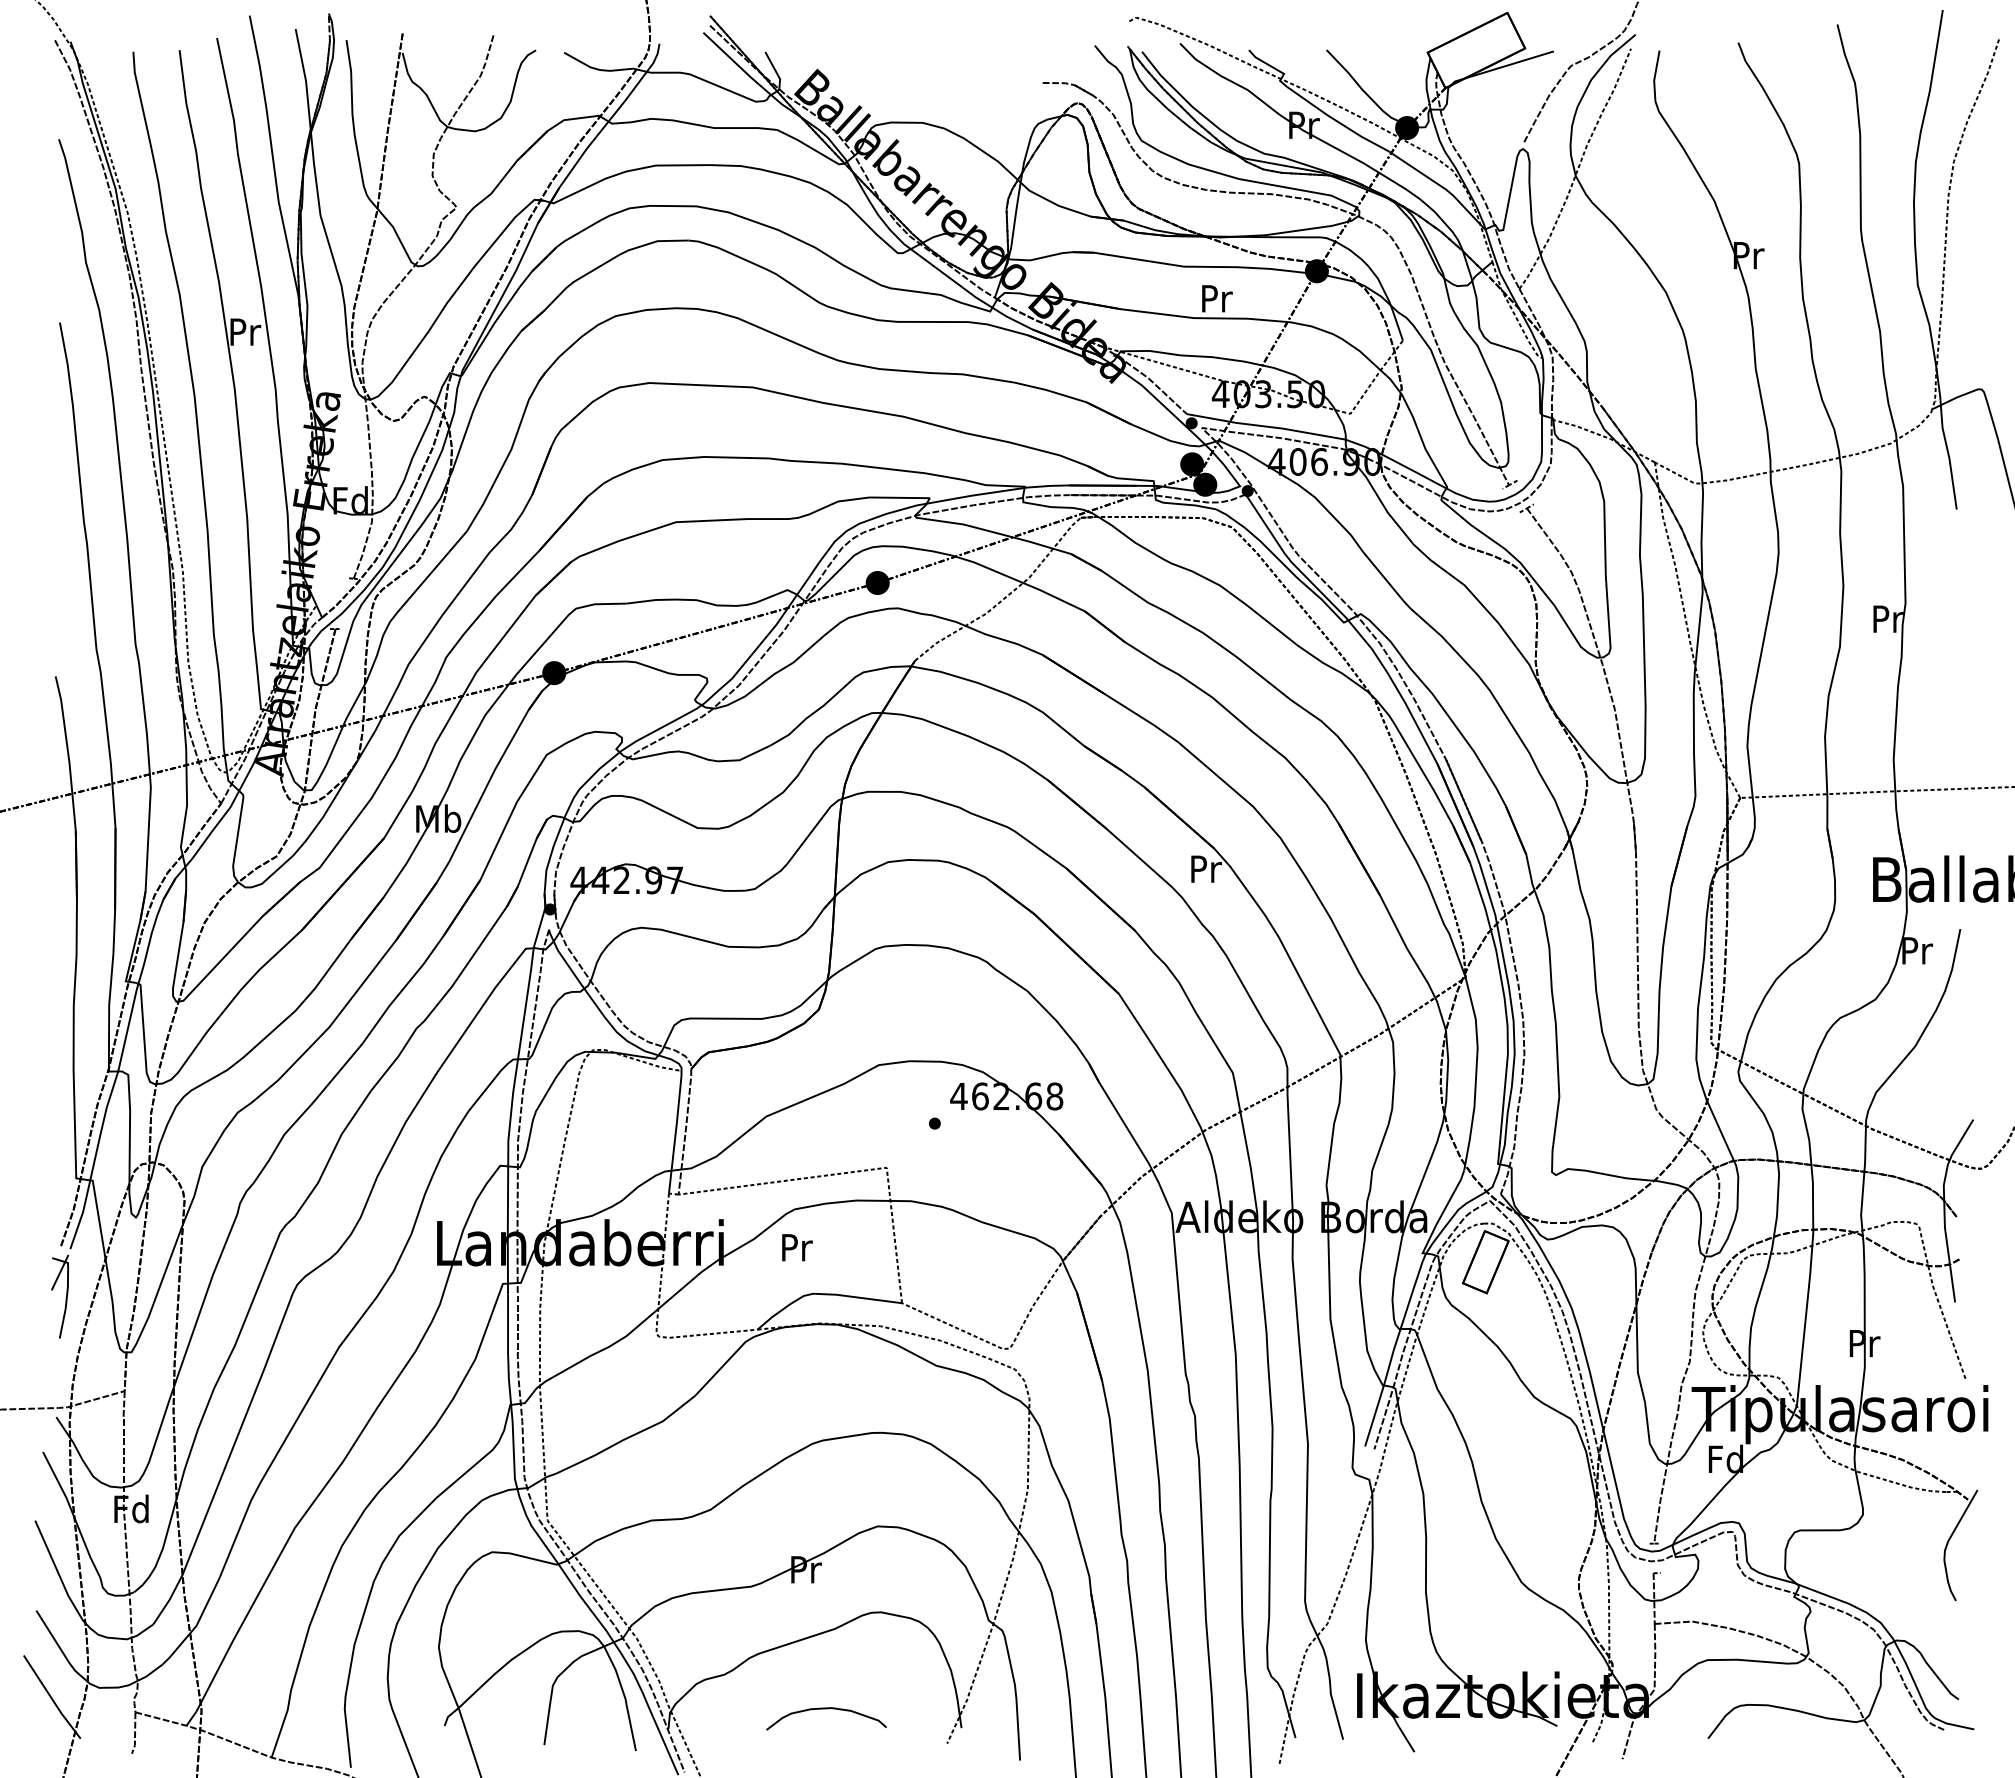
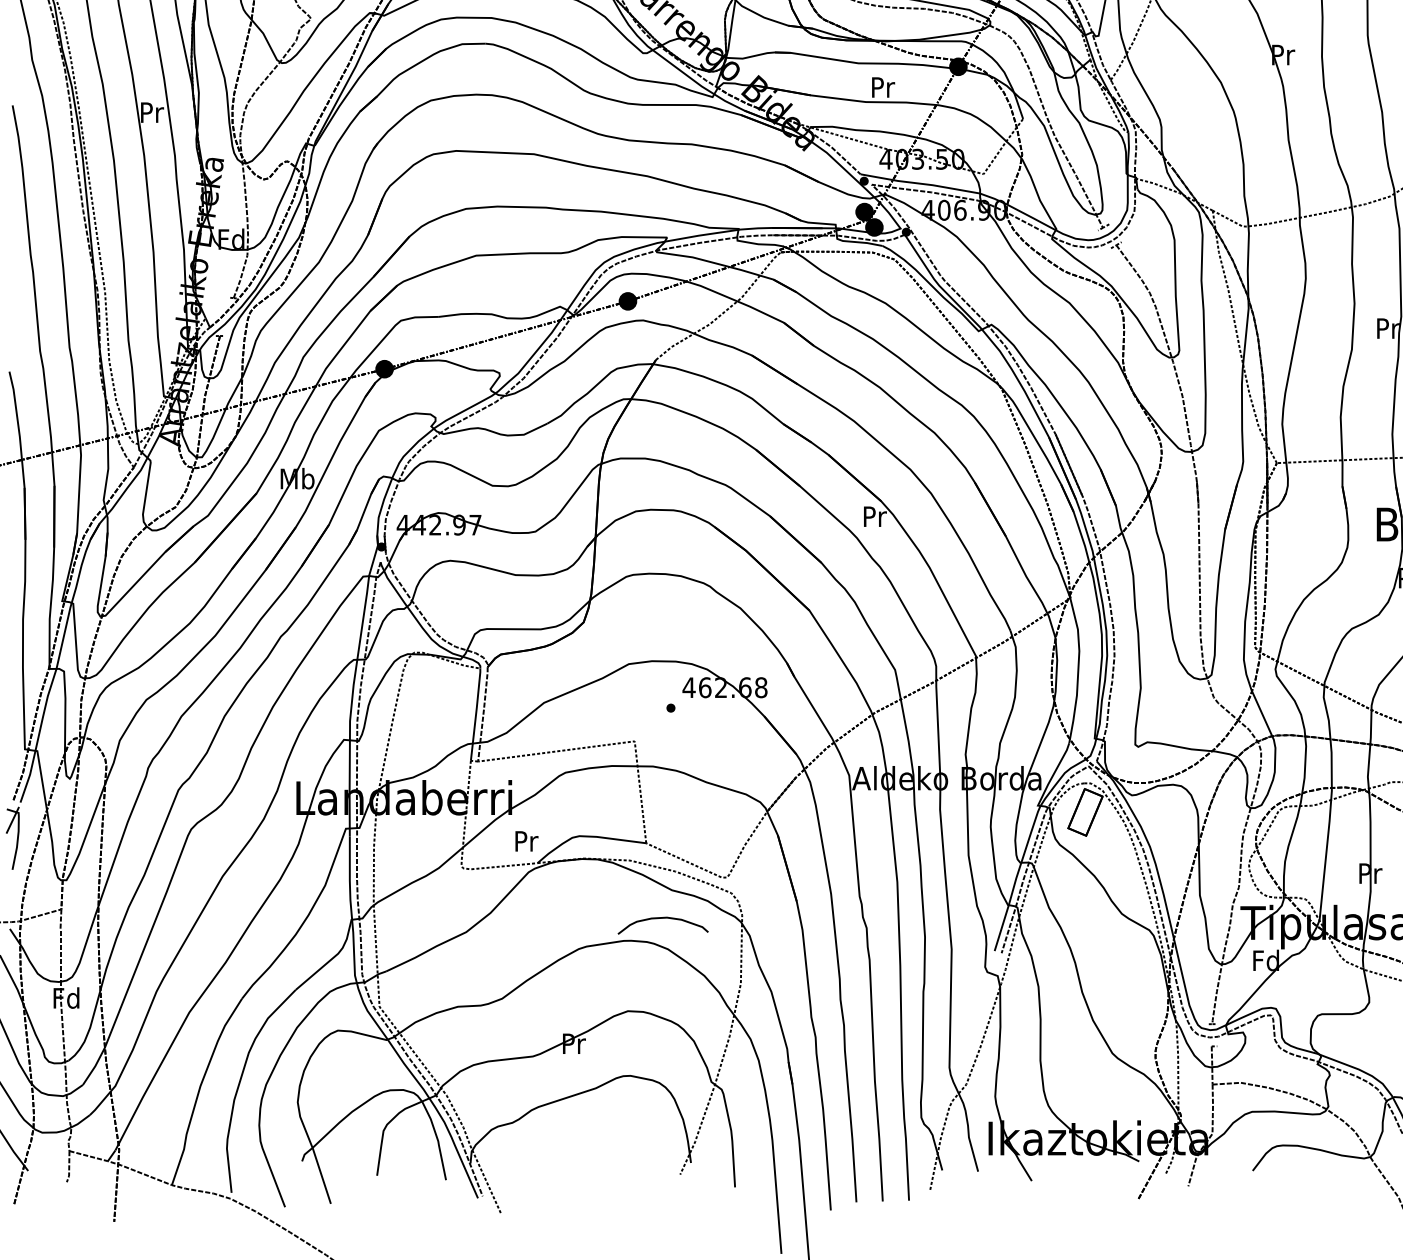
text: (797, 1247) -> (526, 841), moved
curve: (826, 1709) -> (663, 918), moved

